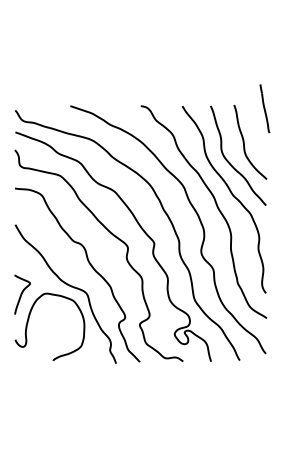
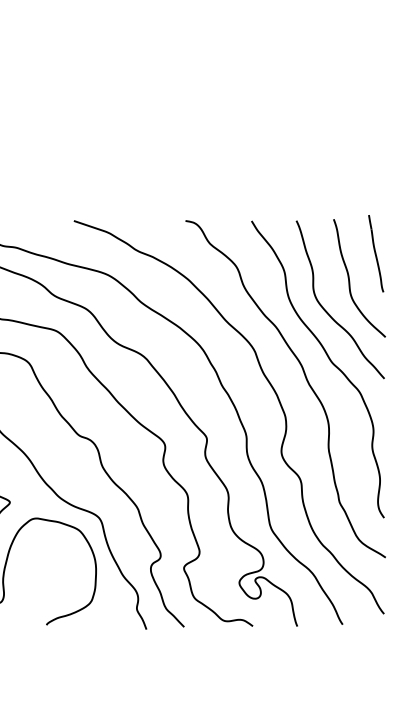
line: (264, 108) -> (375, 253), moved

